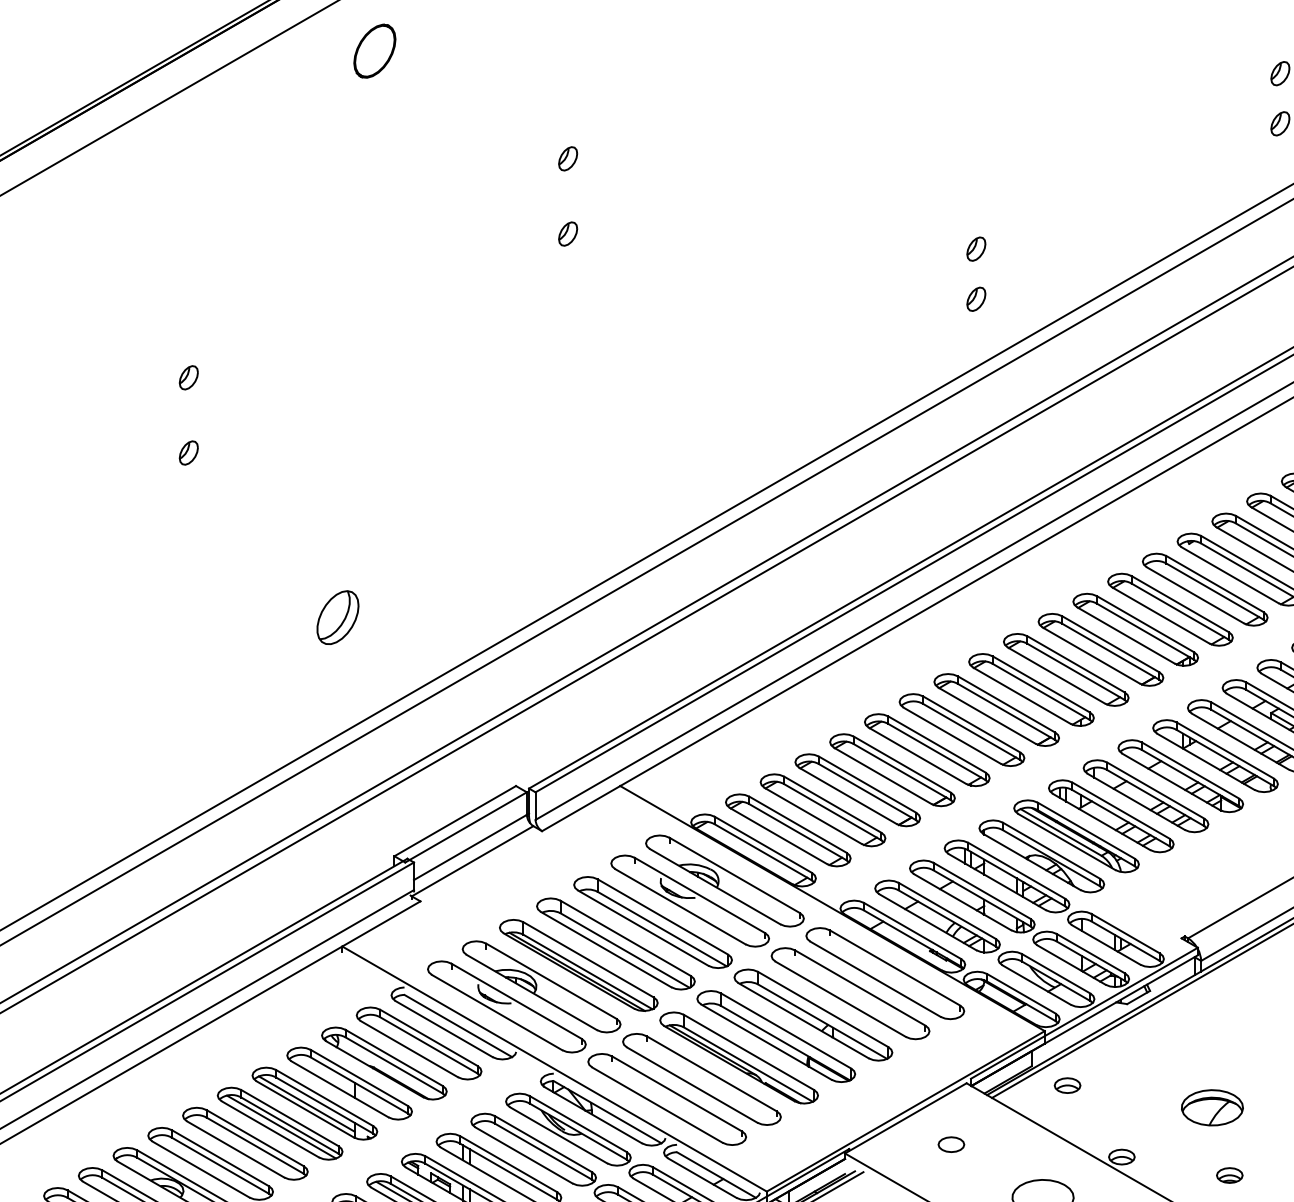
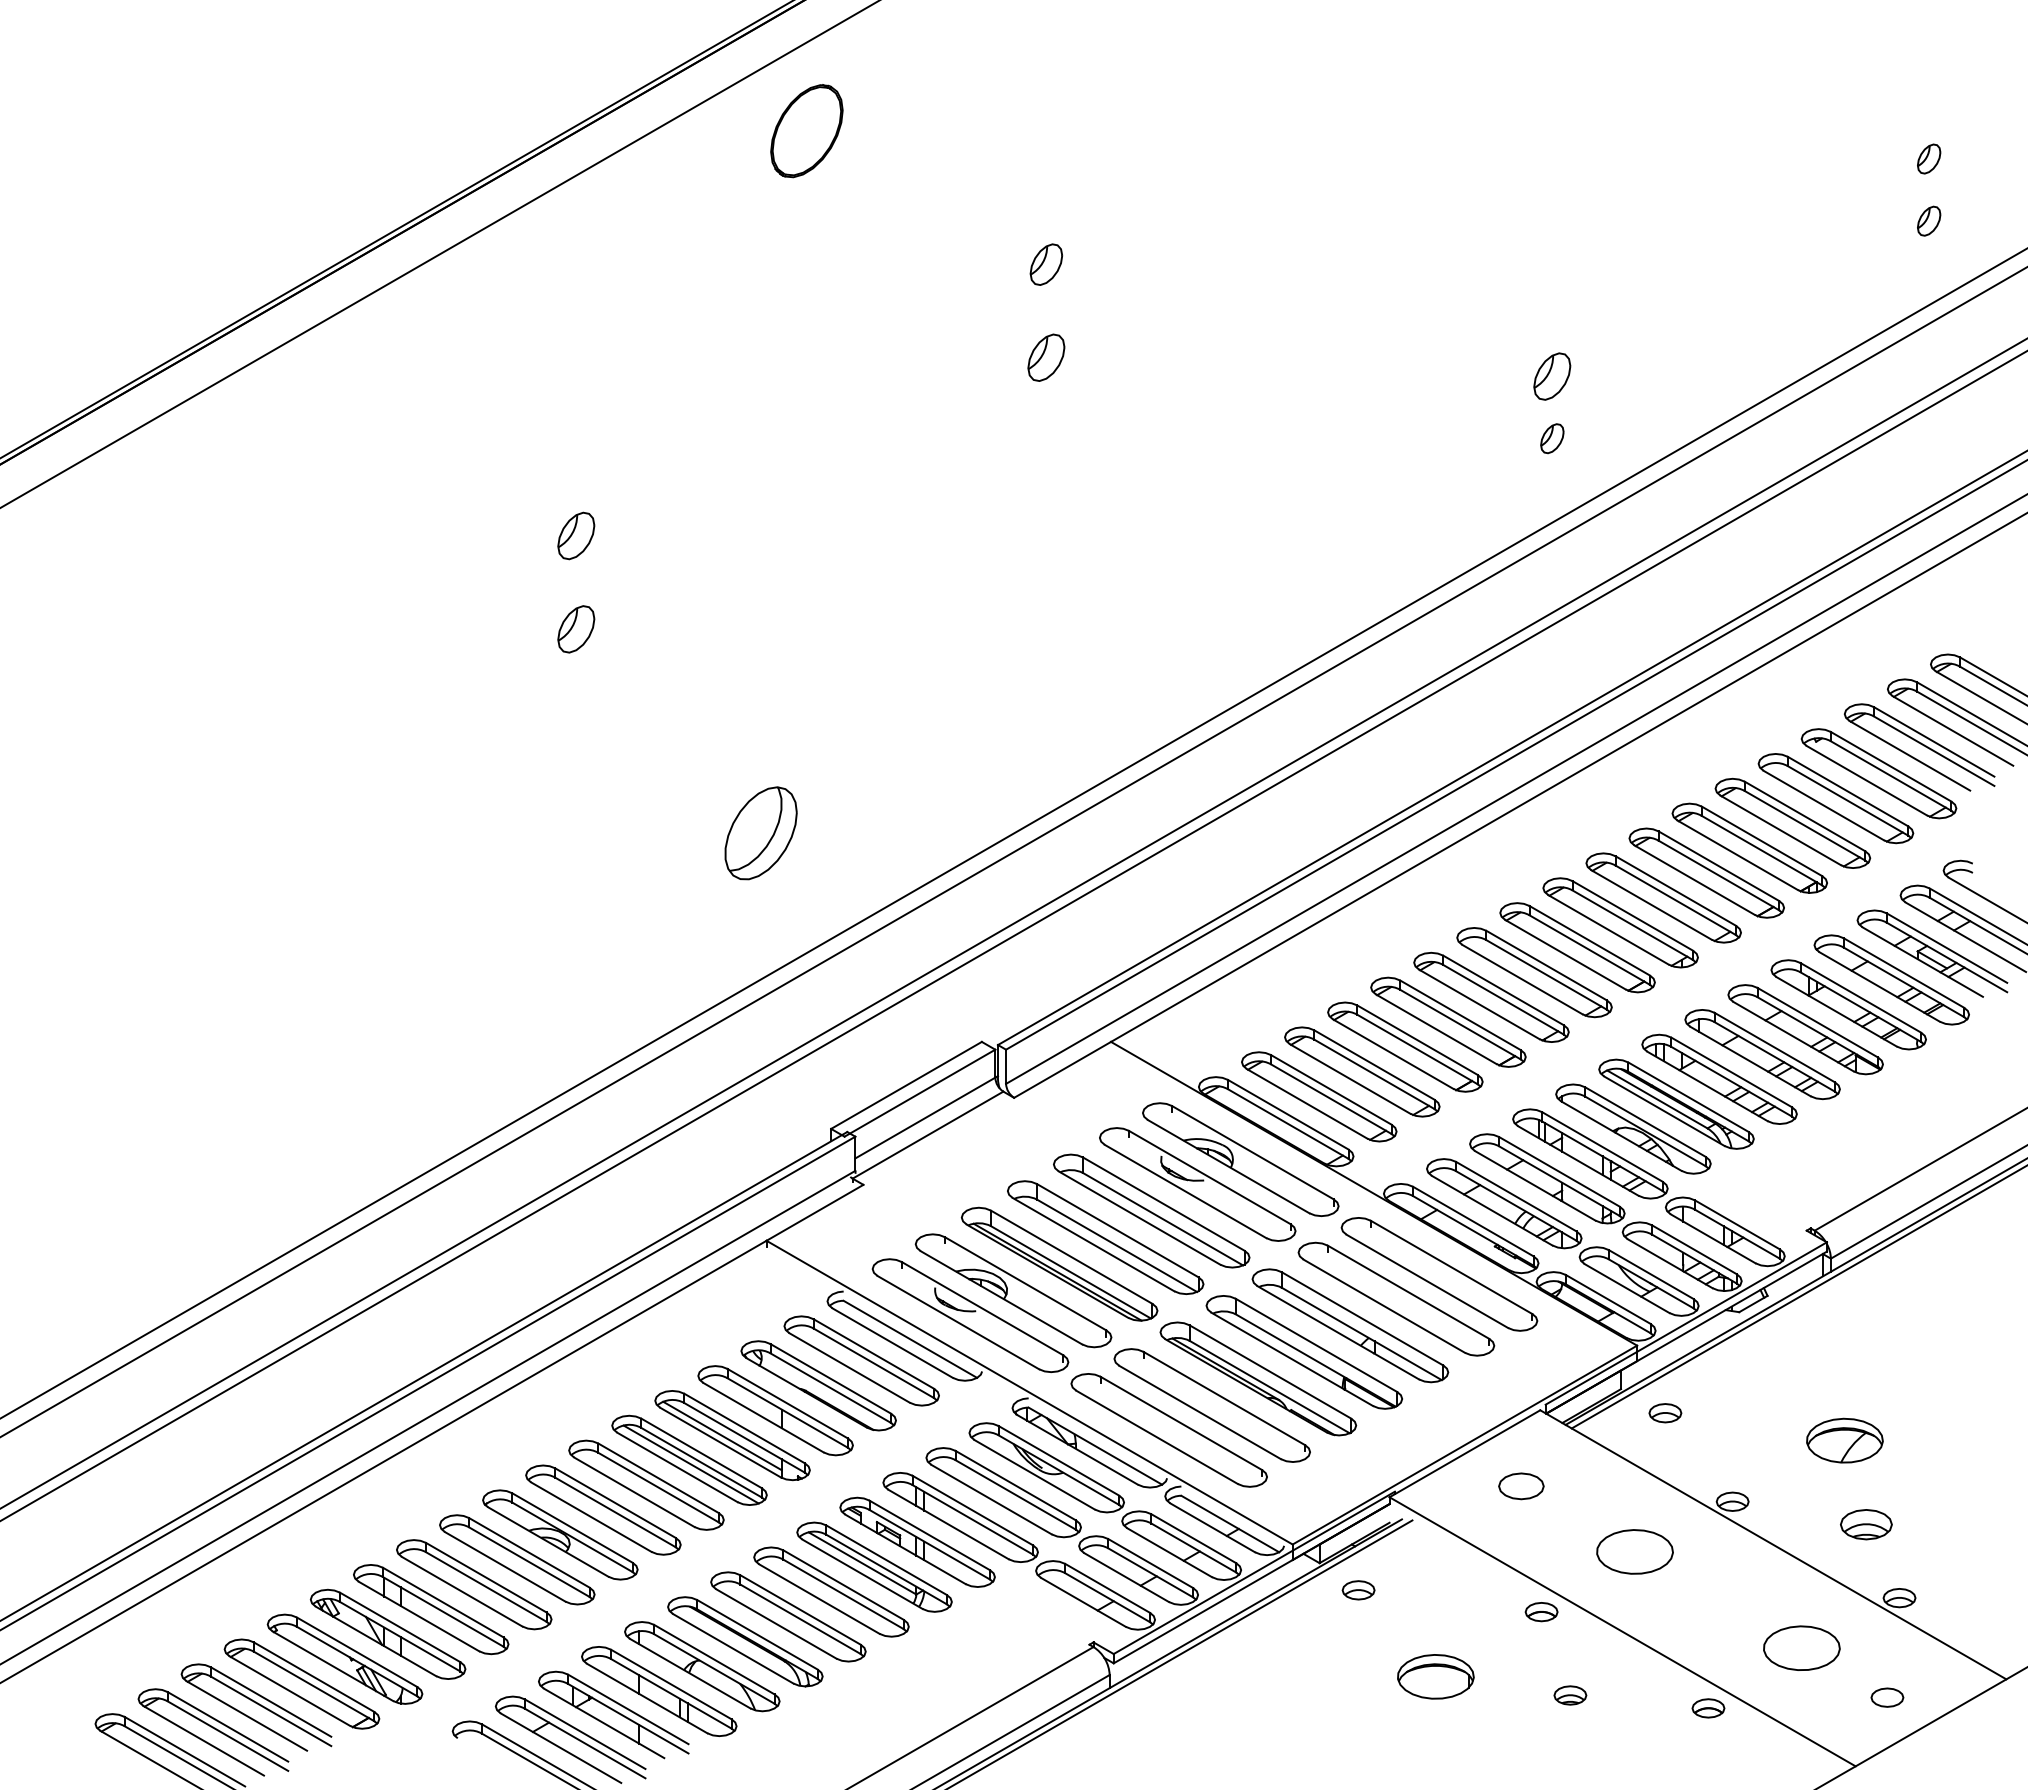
part: (374, 51) -> (806, 131), size x1.4
part: (568, 158) -> (1046, 264), size x1.4
part: (568, 233) -> (1046, 357), size x1.6
part: (976, 249) -> (1552, 376), size x1.6
part: (188, 377) -> (576, 535), size x1.6
part: (188, 452) -> (576, 628), size x1.6
part: (338, 617) -> (761, 832), size x1.4
part: (951, 1144) -> (1521, 1486), size x1.4
part: (1229, 1175) -> (1866, 1524), size x1.6

